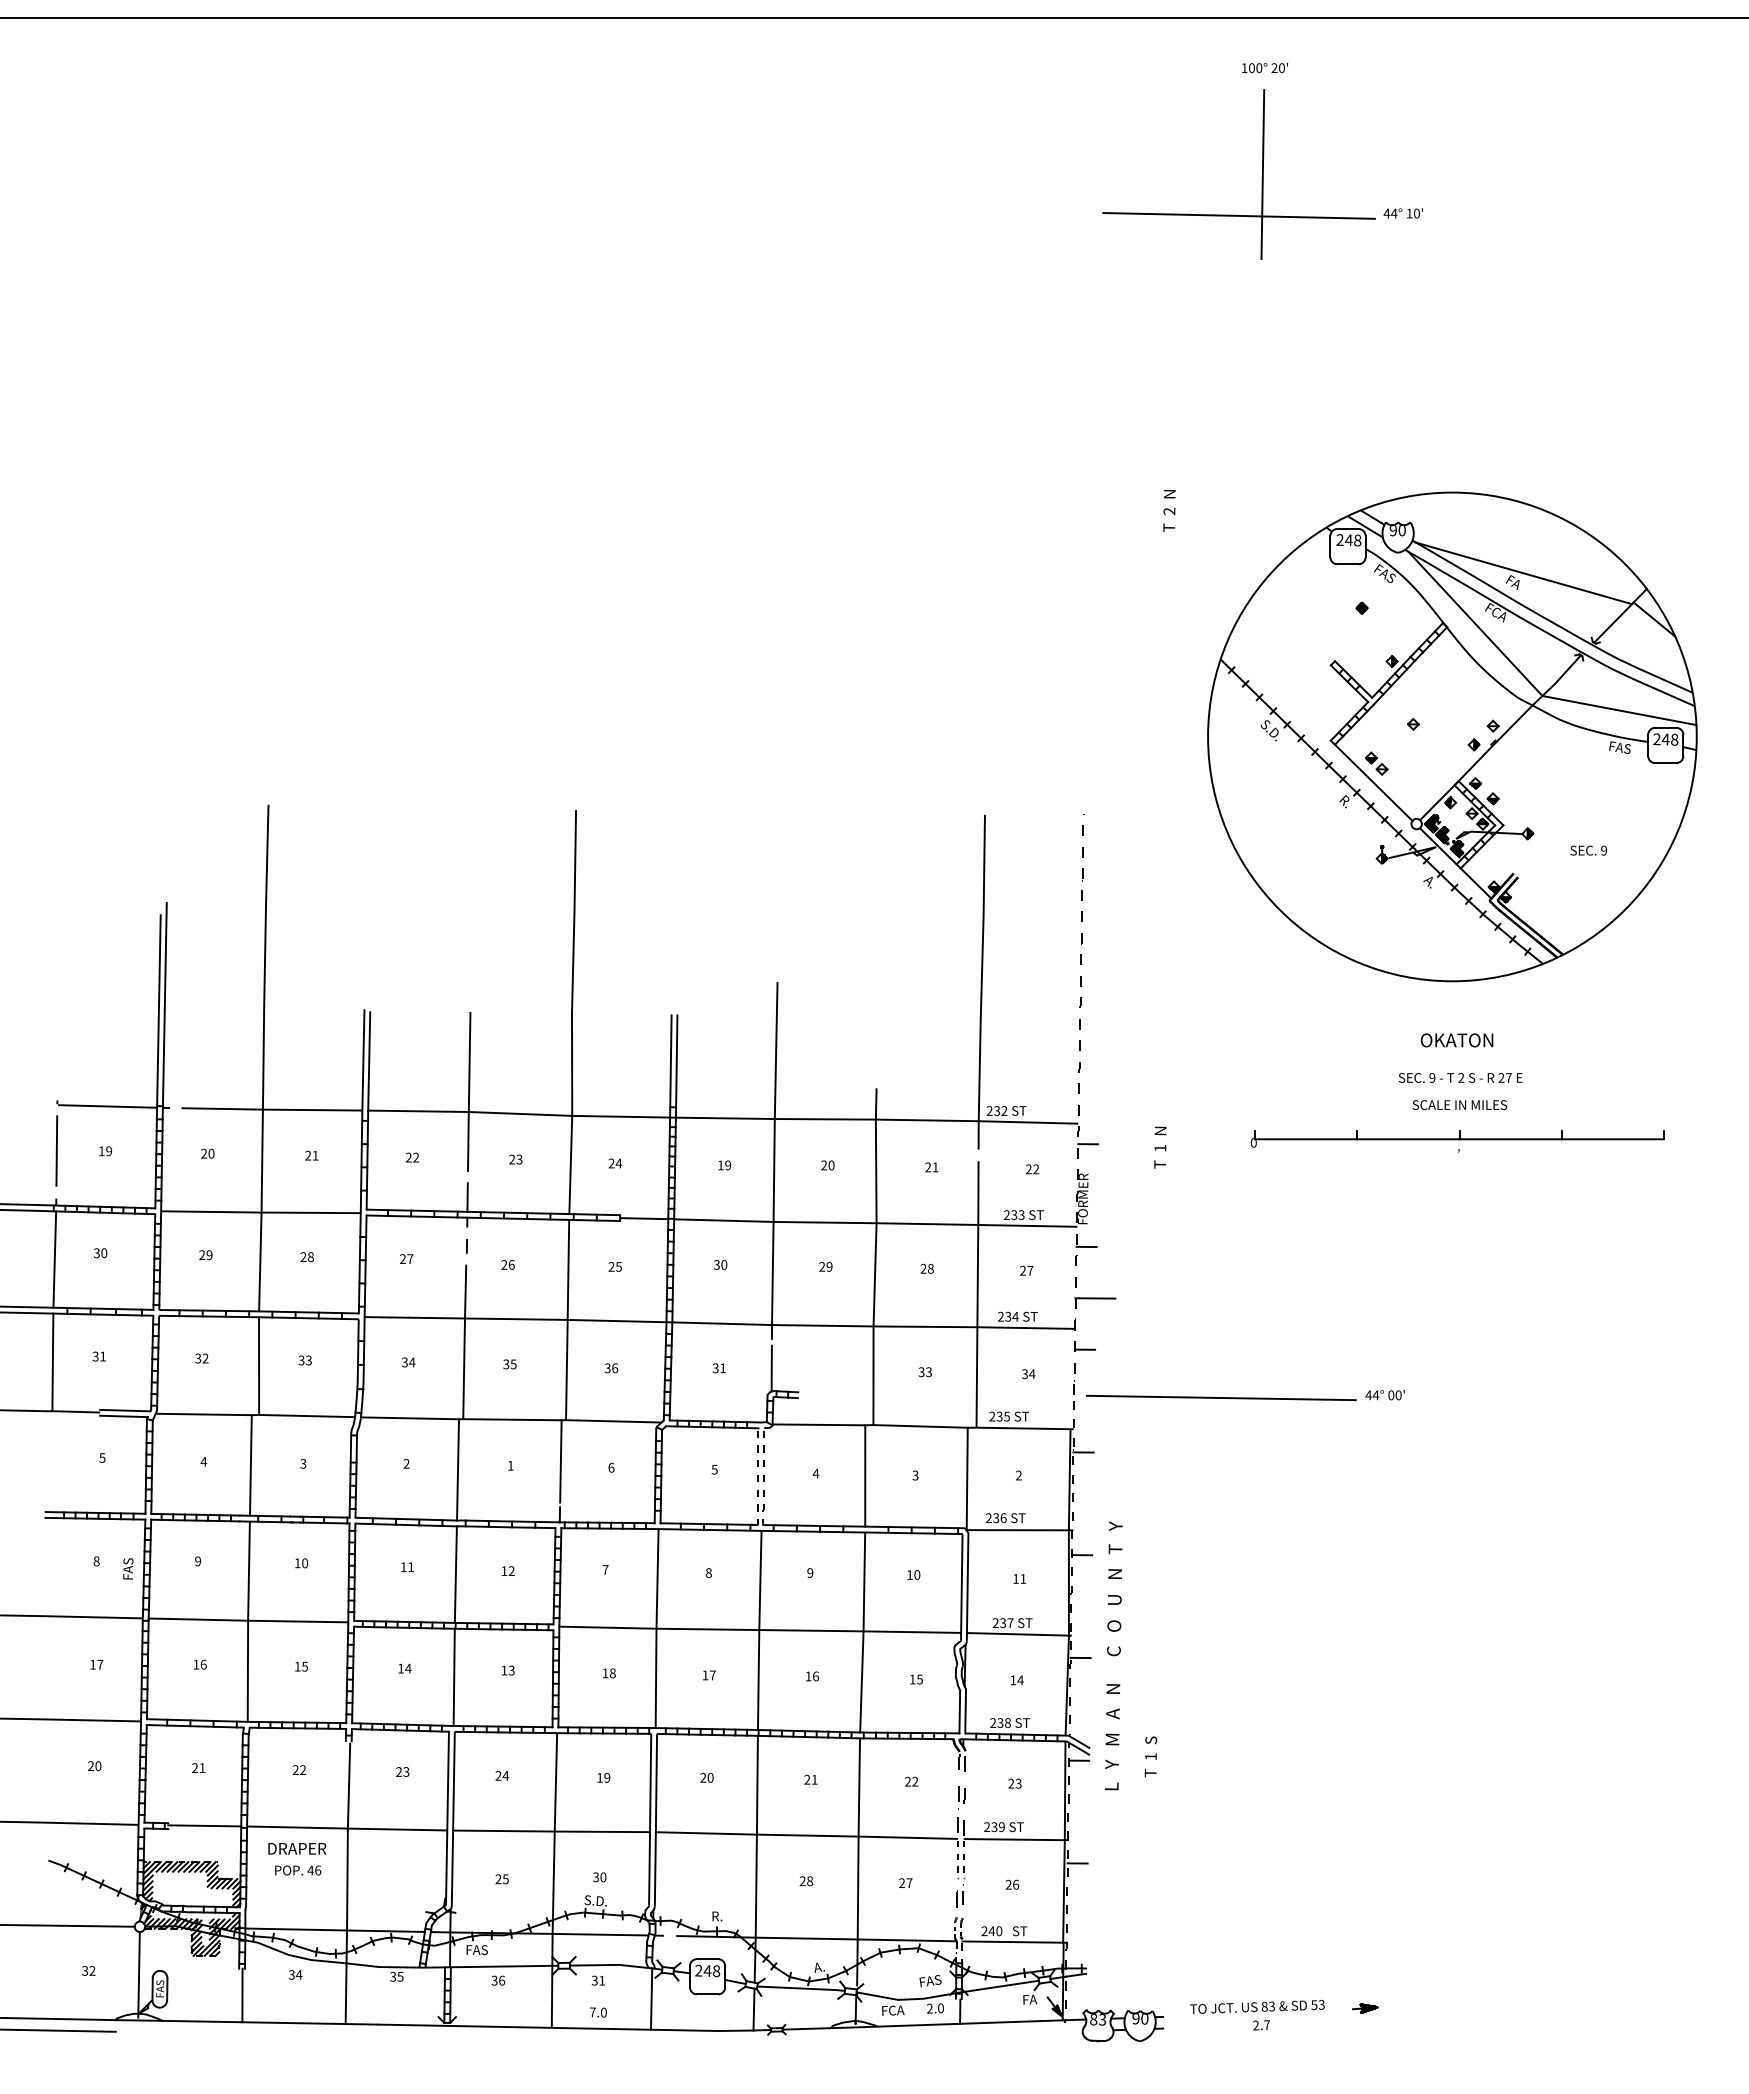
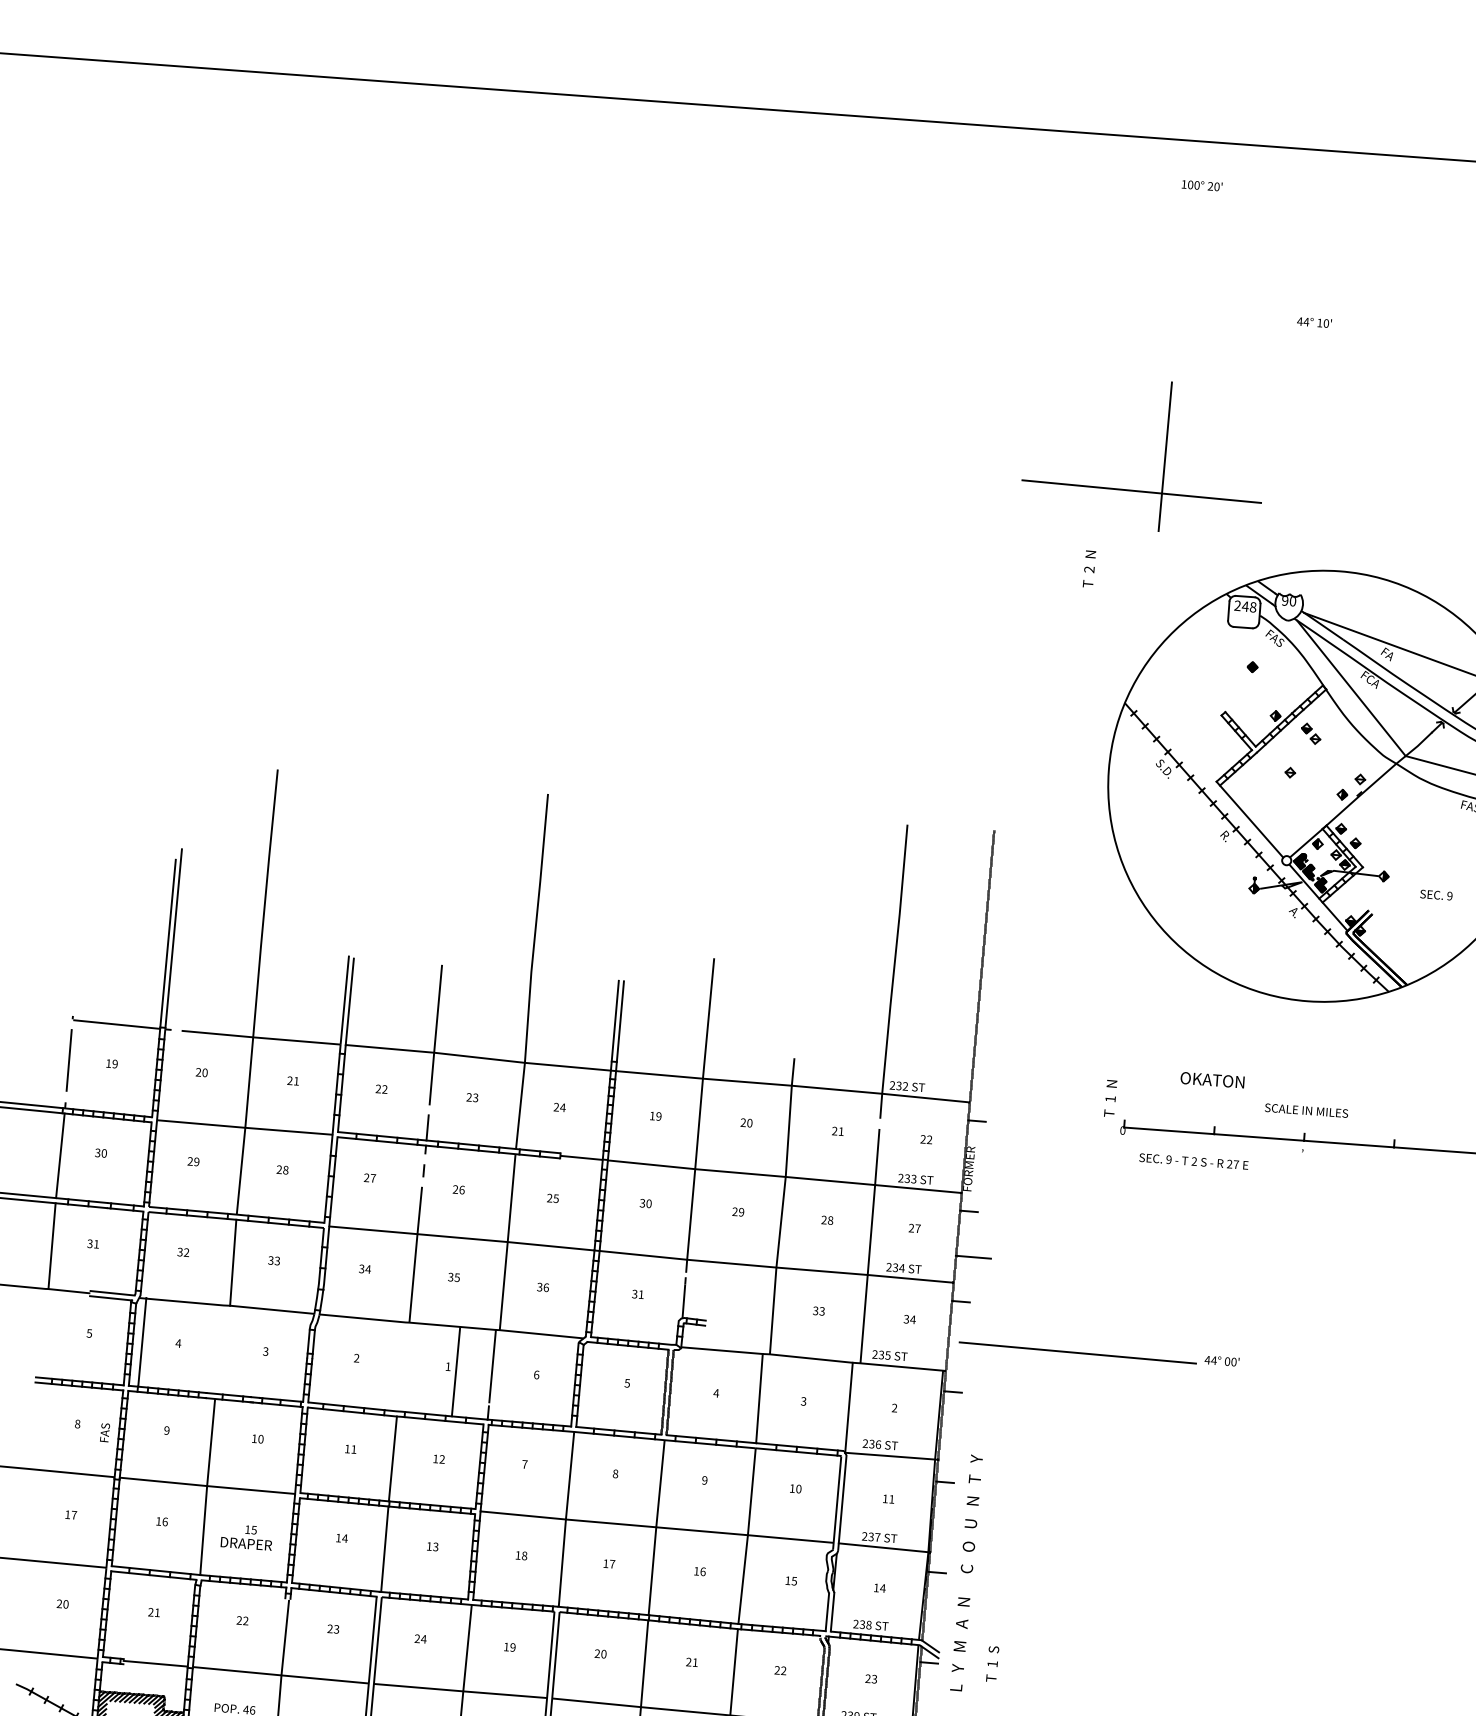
part: (1261, 176) -> (1163, 458), moved
part: (1376, 763) -> (1310, 733), moved
text: (1456, 1040) -> (1212, 1080), moved
text: (1460, 1077) -> (1193, 1161), moved
text: (1160, 1147) -> (1110, 1098), moved
line: (250, 1465) -> (141, 1342), moved
line: (458, 1469) -> (456, 1371), moved
text: (297, 1848) -> (246, 1543), moved

